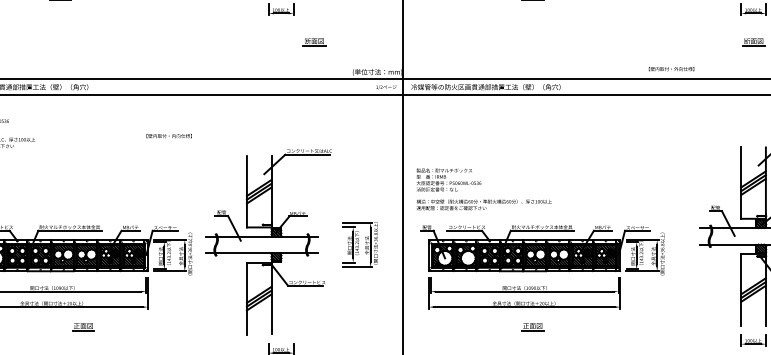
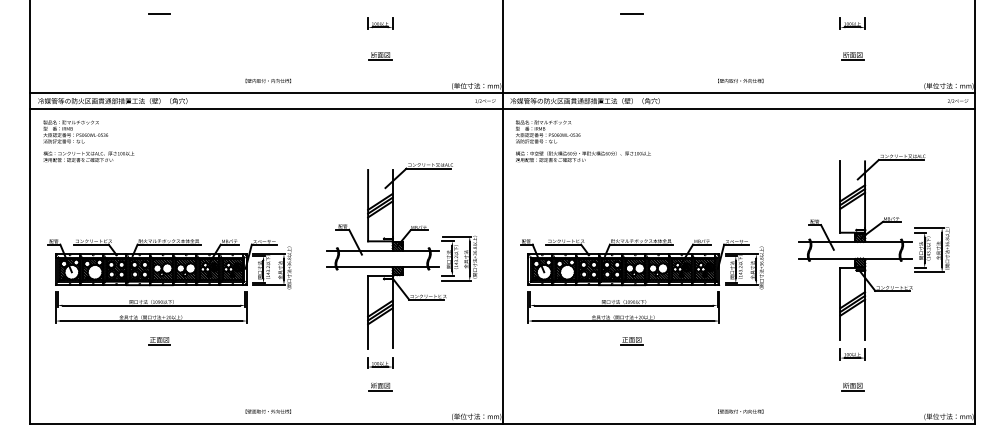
part: (314, 42) -> (380, 56), moved
text: (671, 68) -> (740, 80), moved
text: (168, 135) -> (267, 80), moved
text: (484, 189) -> (583, 141), moved
part: (268, 242) -> (389, 256), moved
part: (83, 327) -> (159, 341), moved

